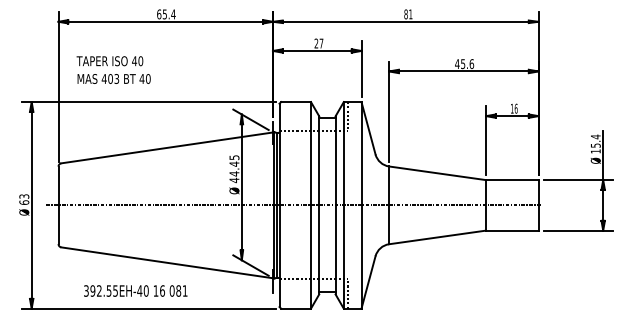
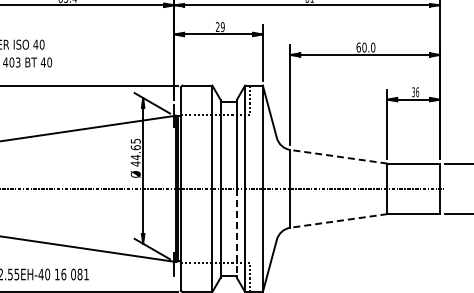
text: (321, 43) -> (222, 27), 27 -> 29
text: (464, 64) -> (365, 48), 45.6 -> 60.0
text: (511, 108) -> (412, 92), 16 -> 36
text: (234, 163) -> (135, 147), 44.45 -> 44.65
line: (437, 173) -> (338, 157), solid -> dashed
line: (437, 237) -> (338, 221), solid -> dashed
line: (335, 249) -> (236, 233), solid -> dashed

